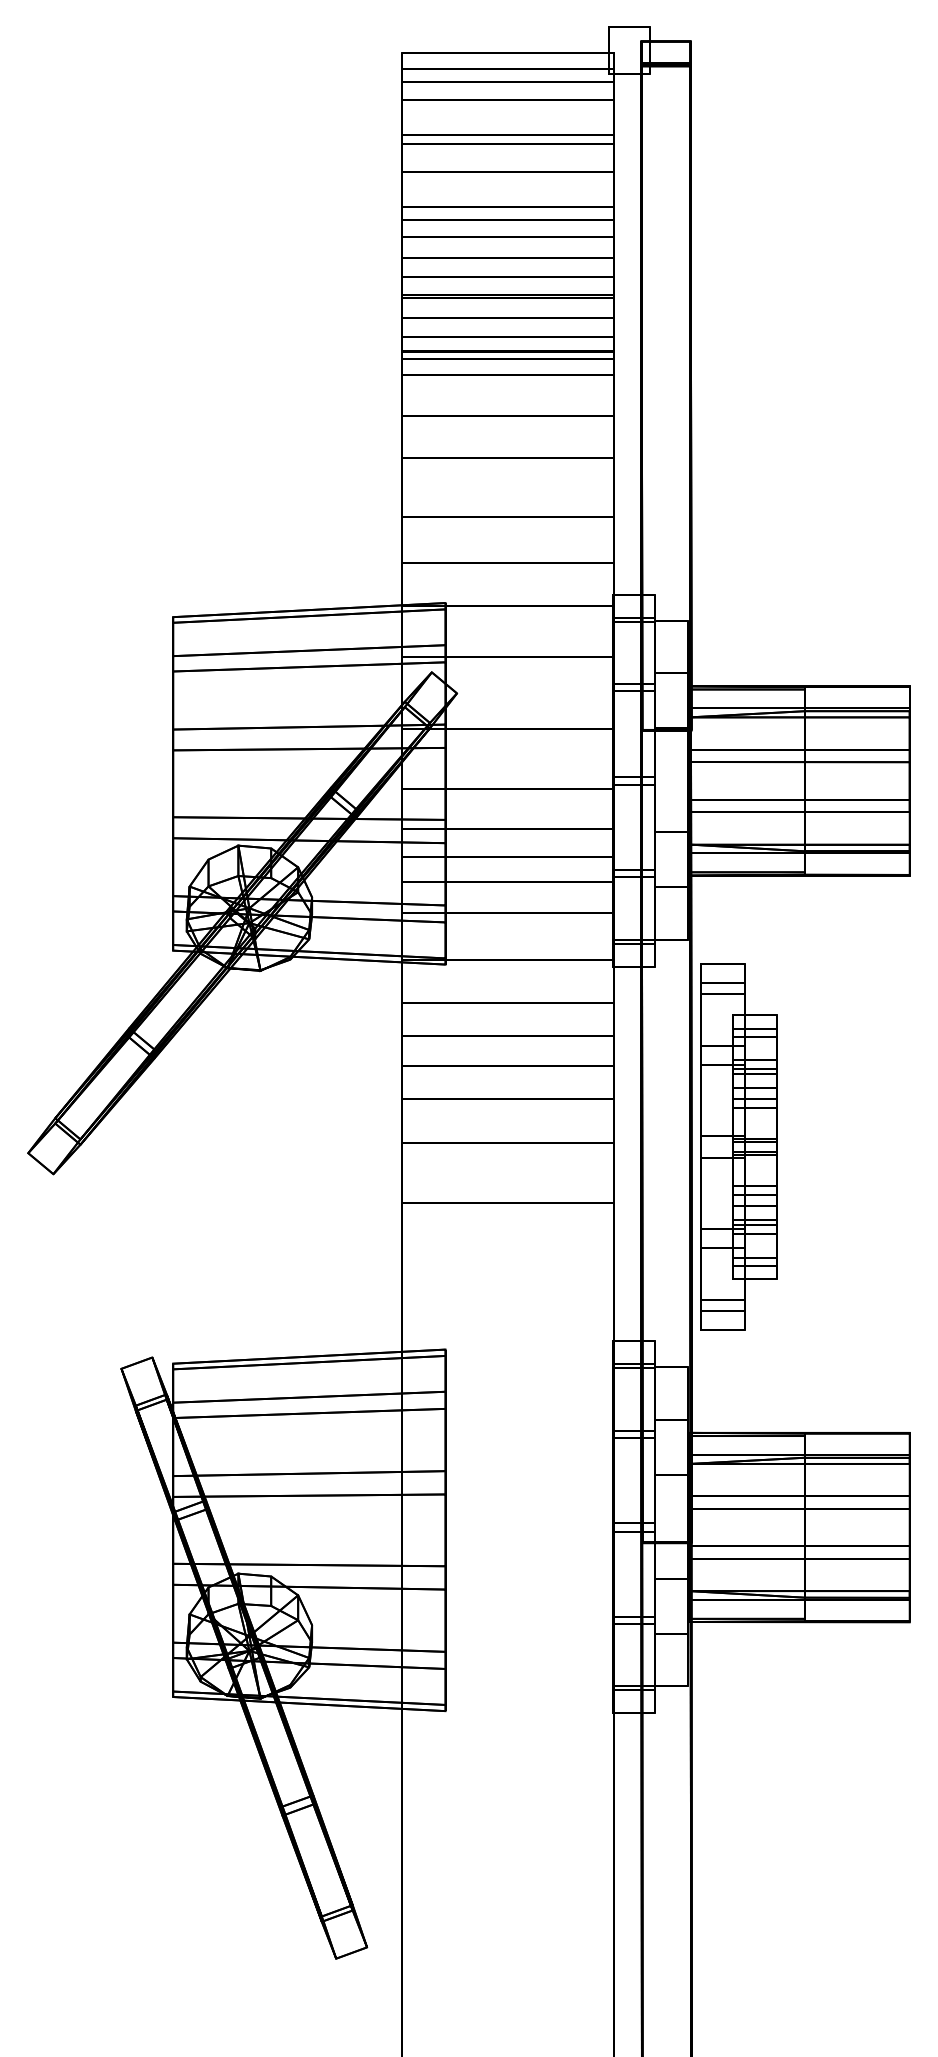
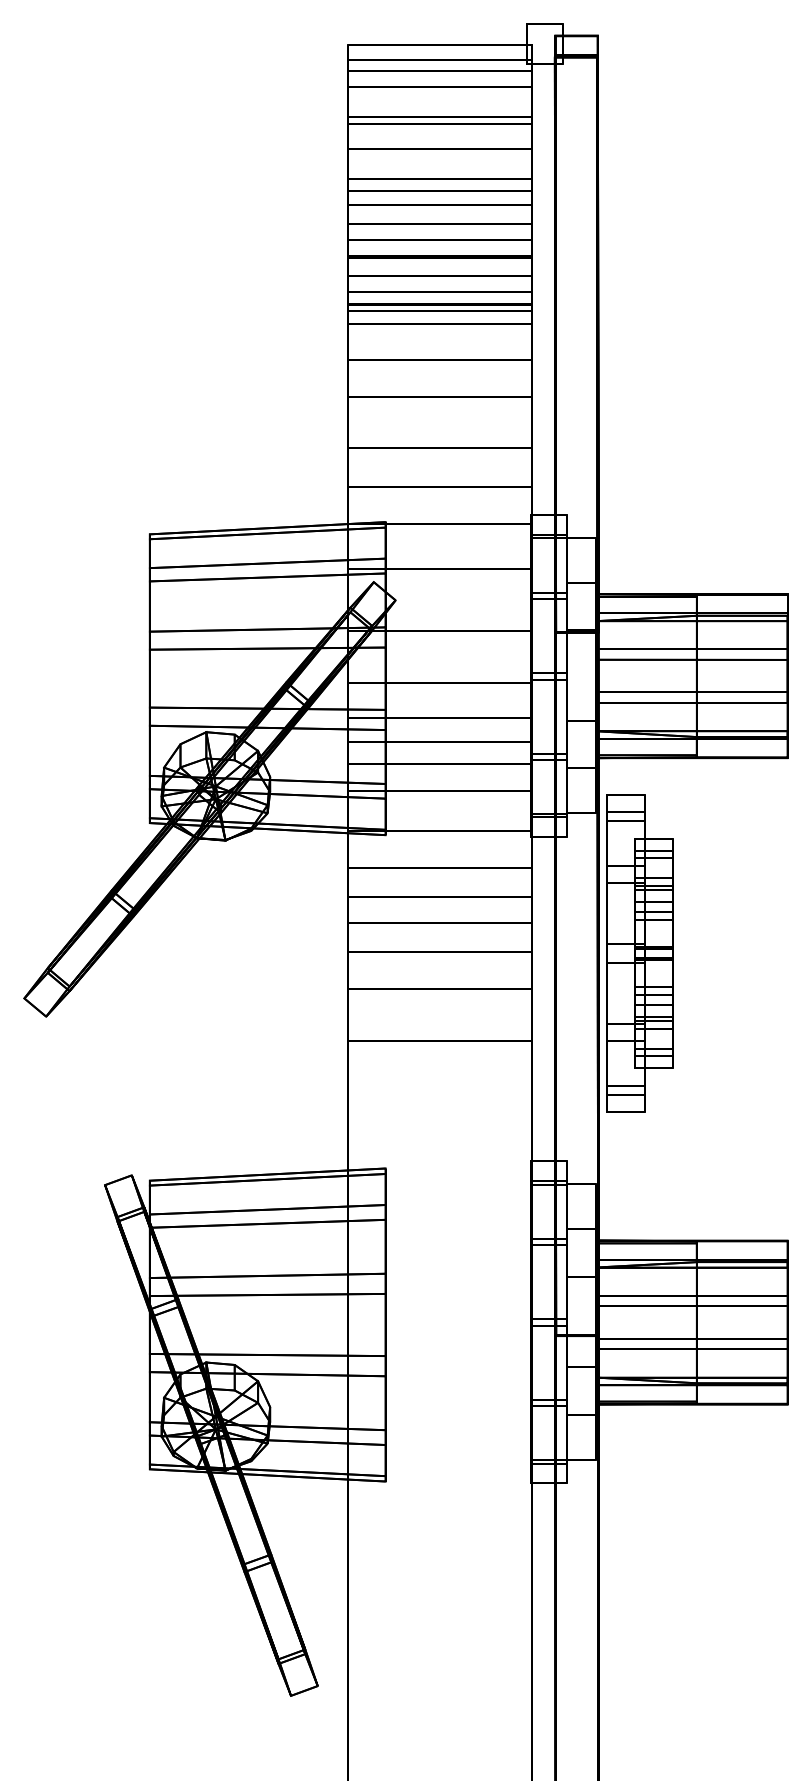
part: (738, 1146) -> (639, 952), moved

